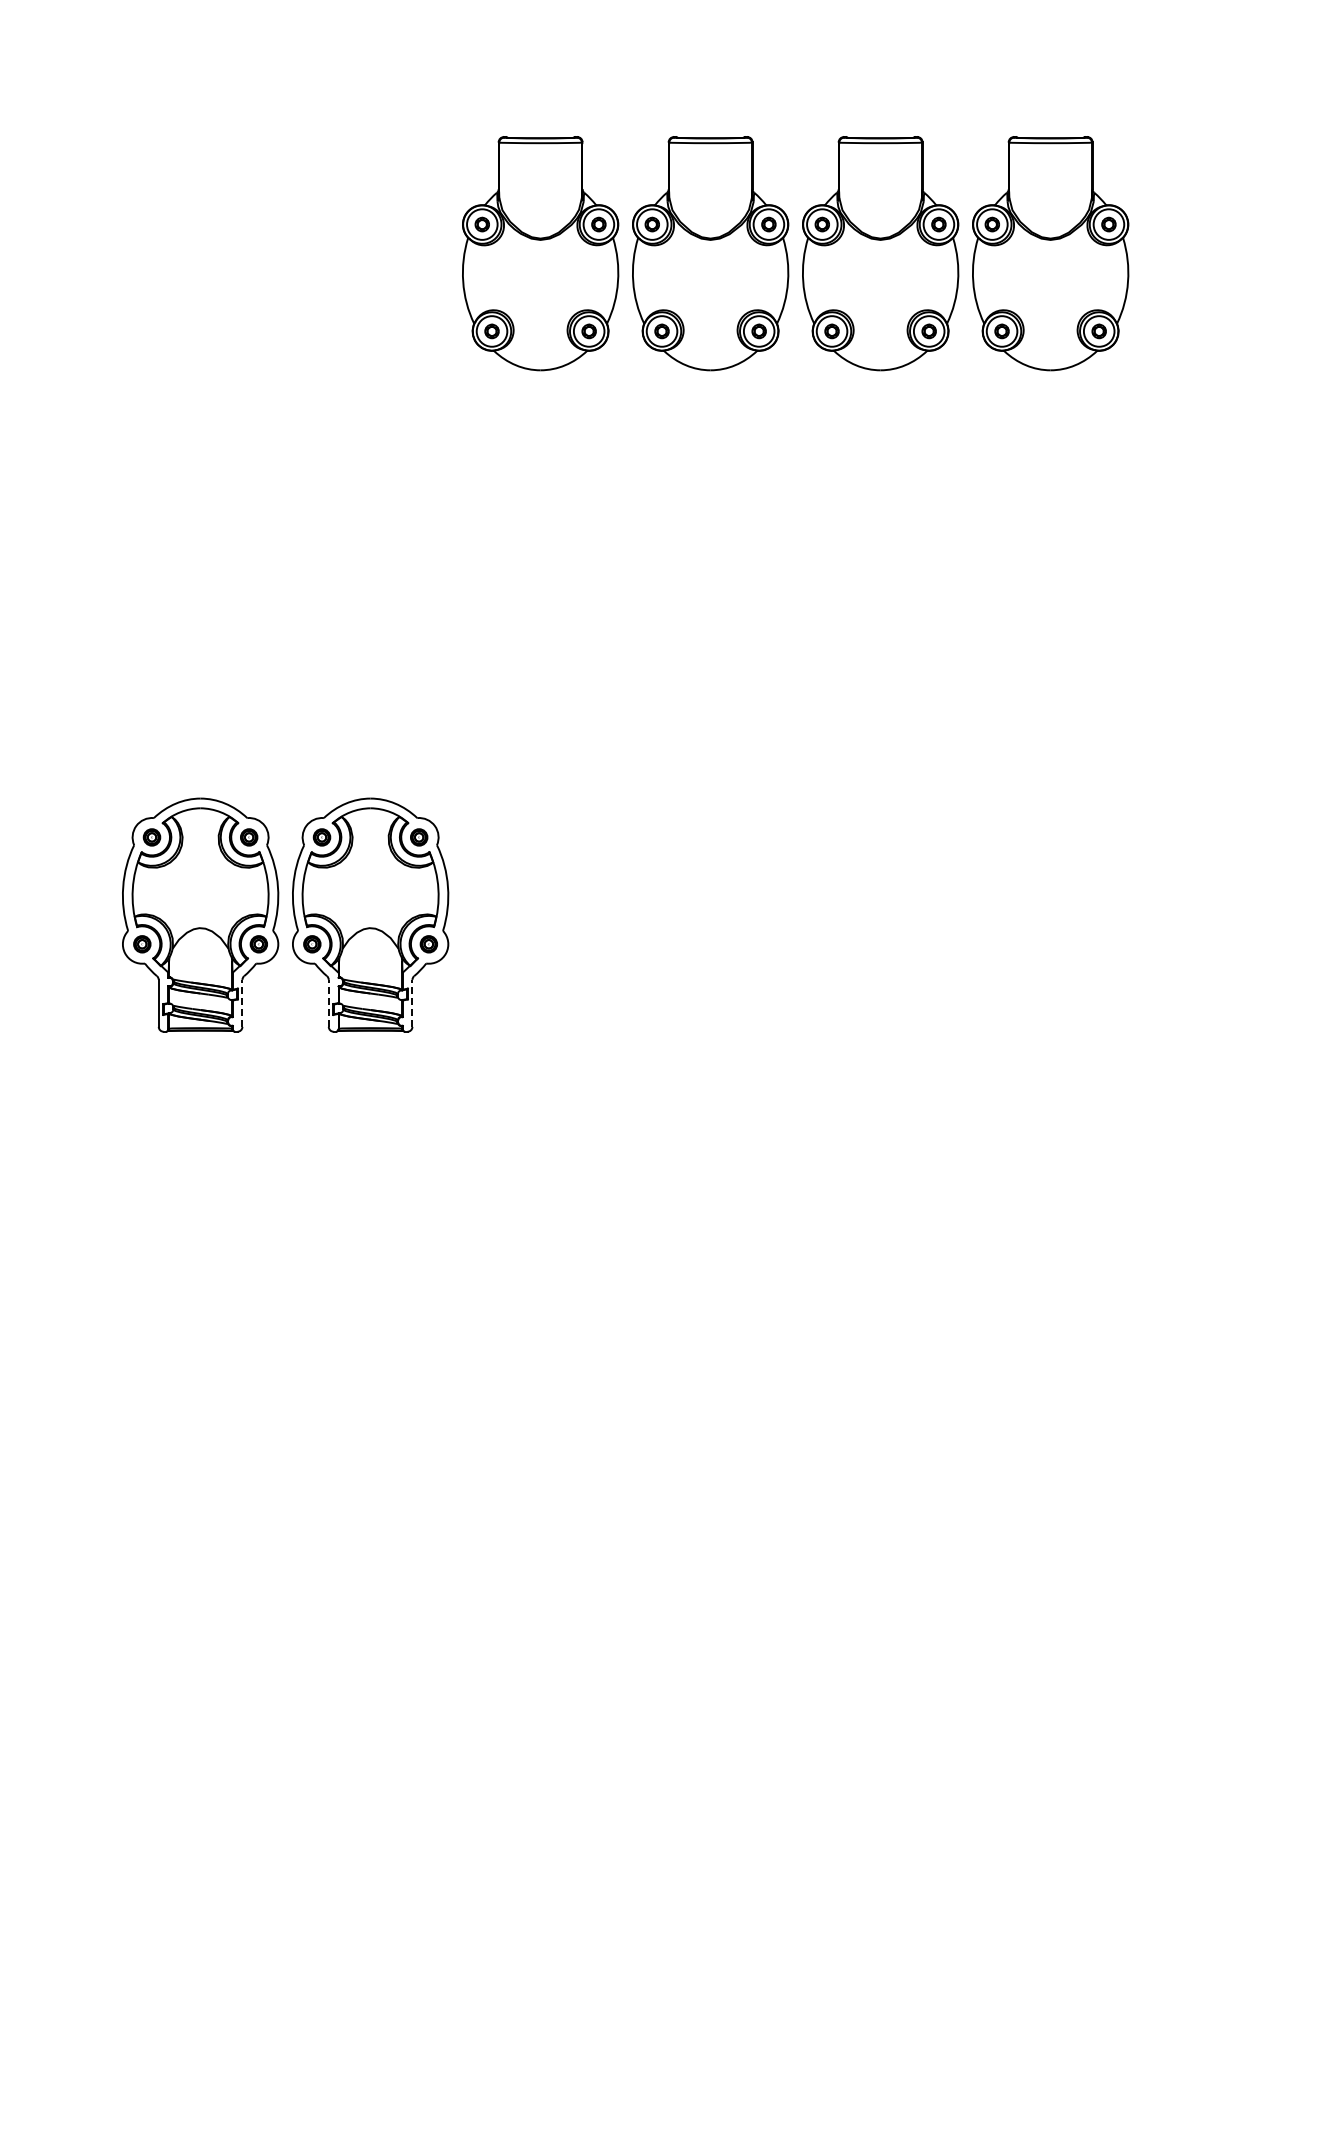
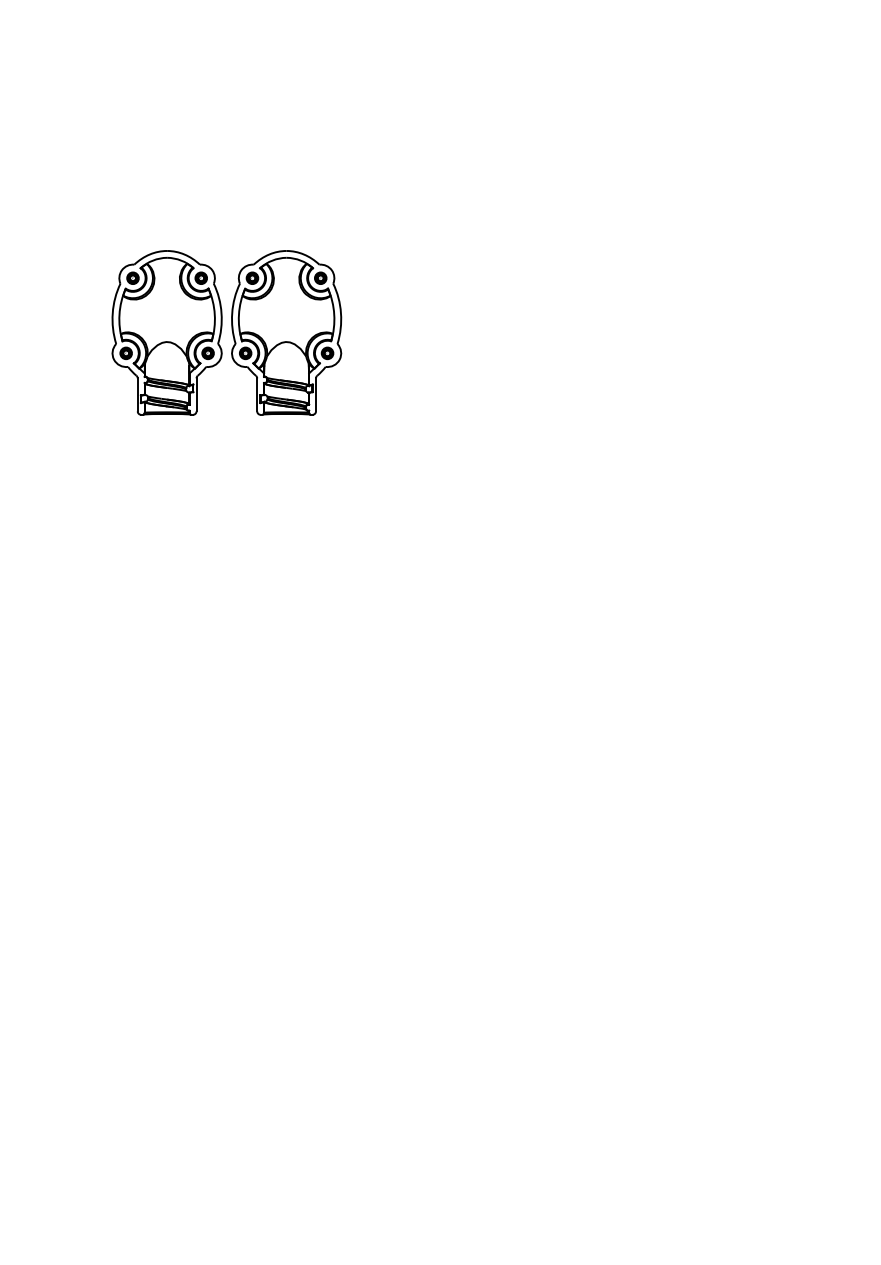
line: (242, 1002) -> (196, 394), dashed -> solid
line: (328, 1002) -> (257, 394), dashed -> solid
line: (412, 1002) -> (316, 394), dashed -> solid

